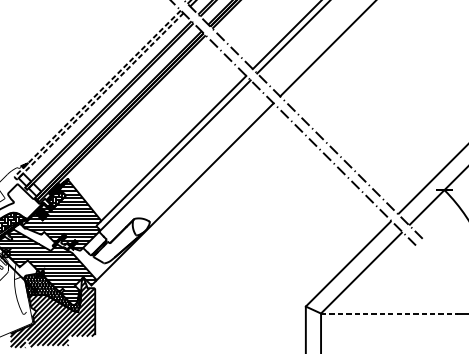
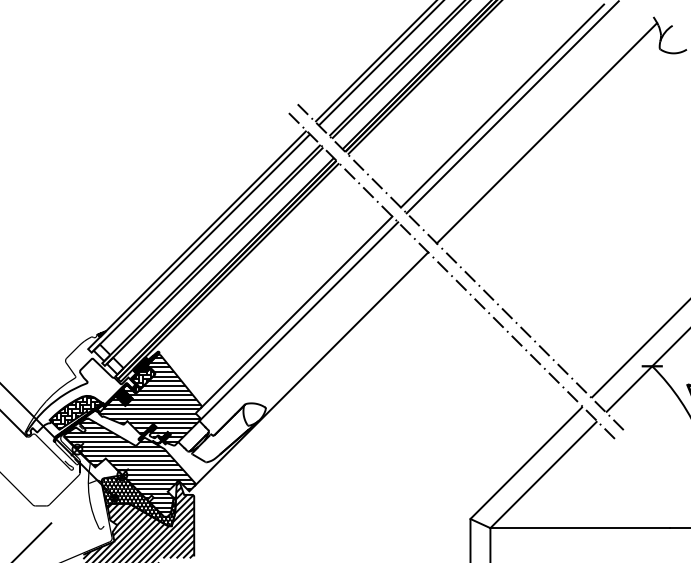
line: (16, 178) -> (90, 351), dashed -> solid
line: (389, 313) -> (580, 528), dashed -> solid

